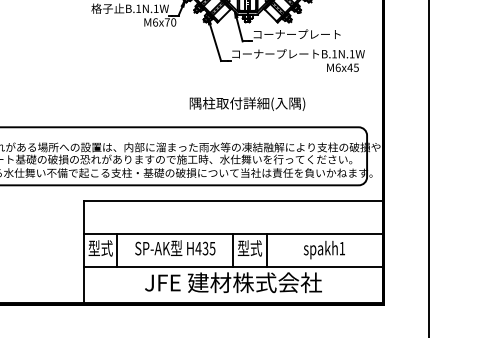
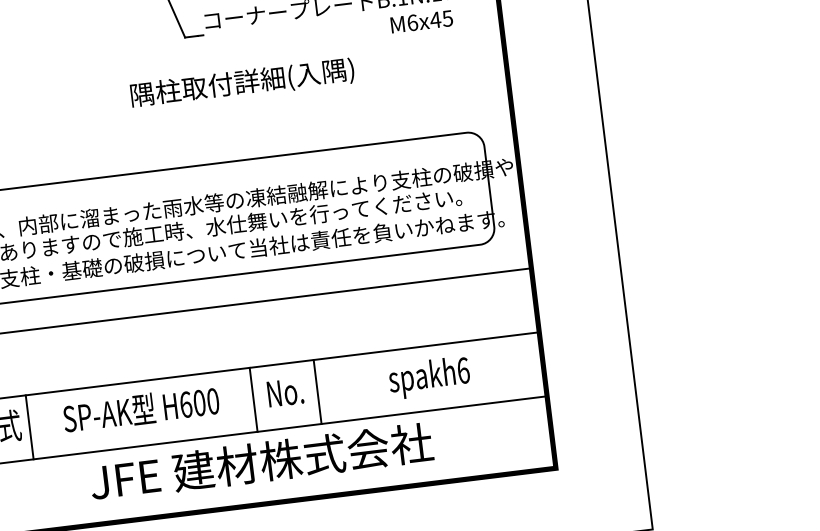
text: (247, 103) -> (242, 82), moved
text: (205, 248) -> (199, 402), H435 -> H600
text: (249, 248) -> (284, 392), 型式 -> No.
text: (342, 248) -> (463, 370), spakh1 -> spakh6

